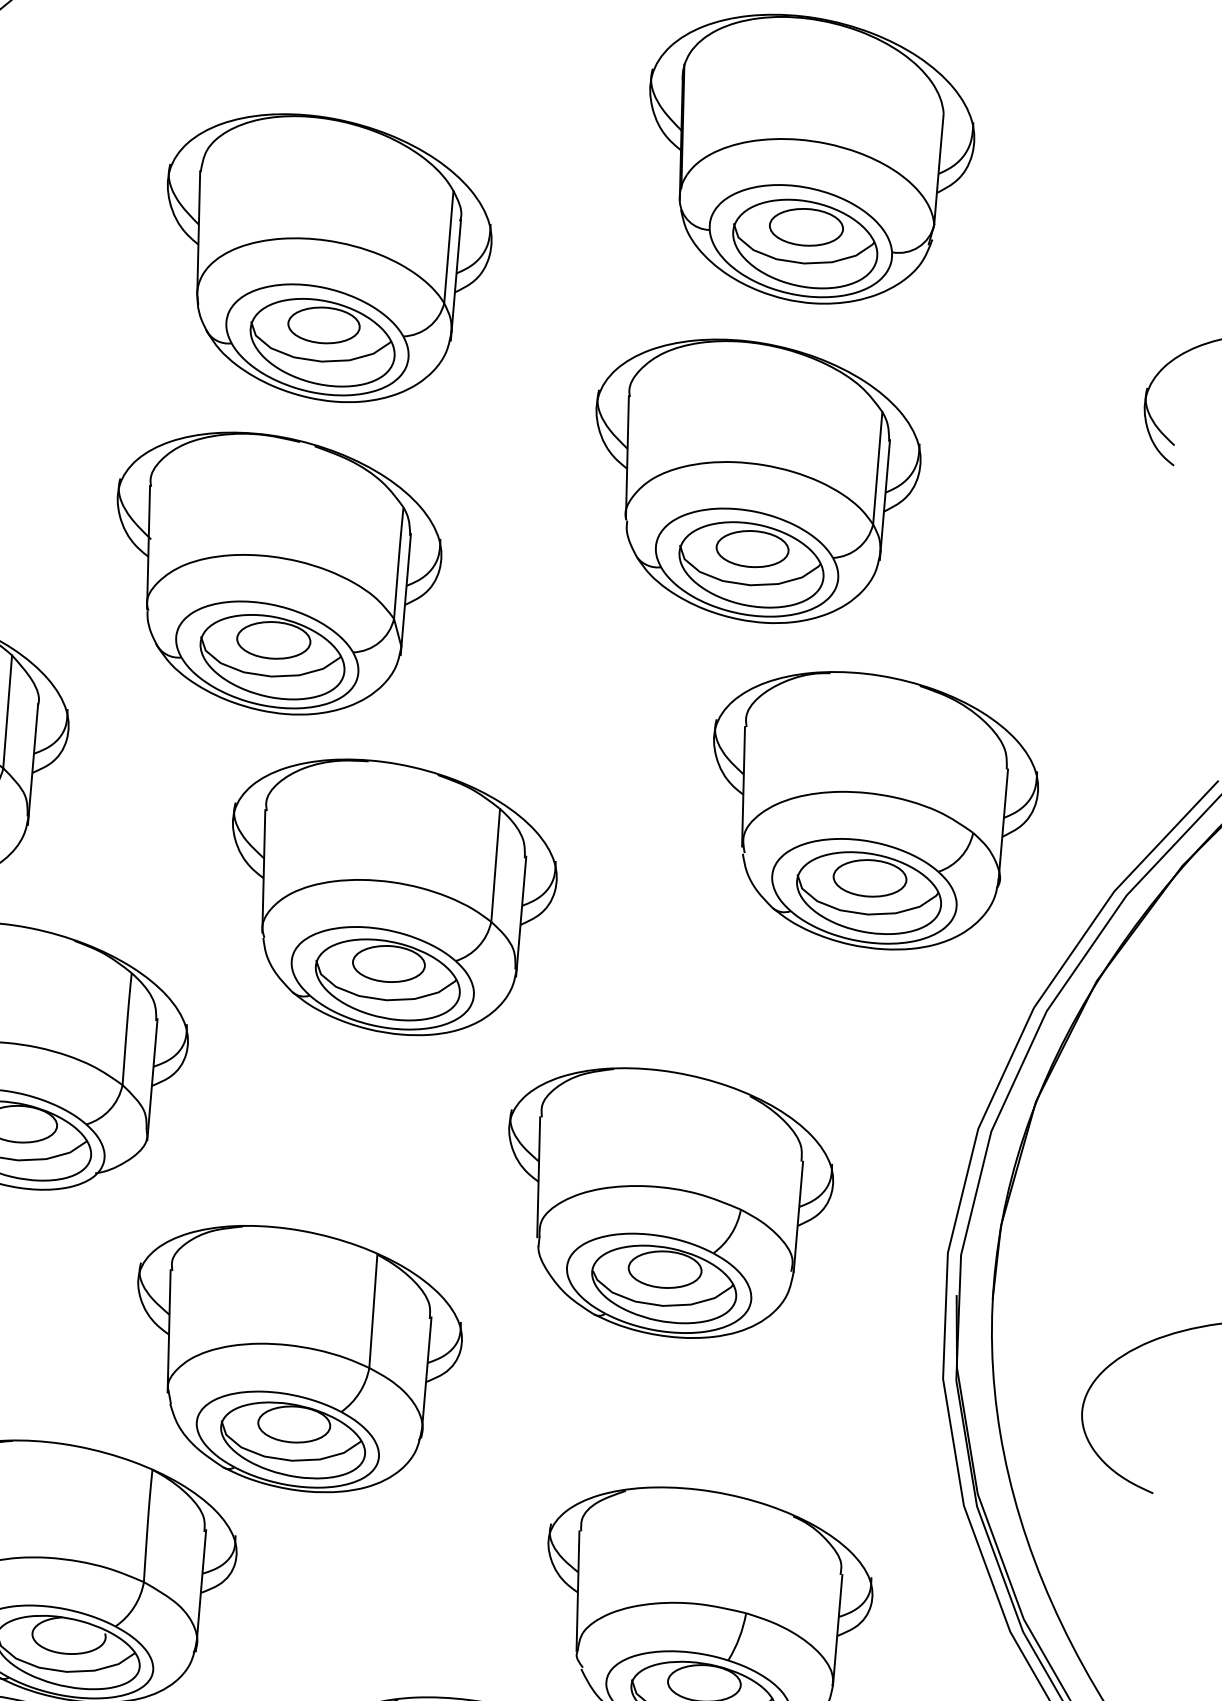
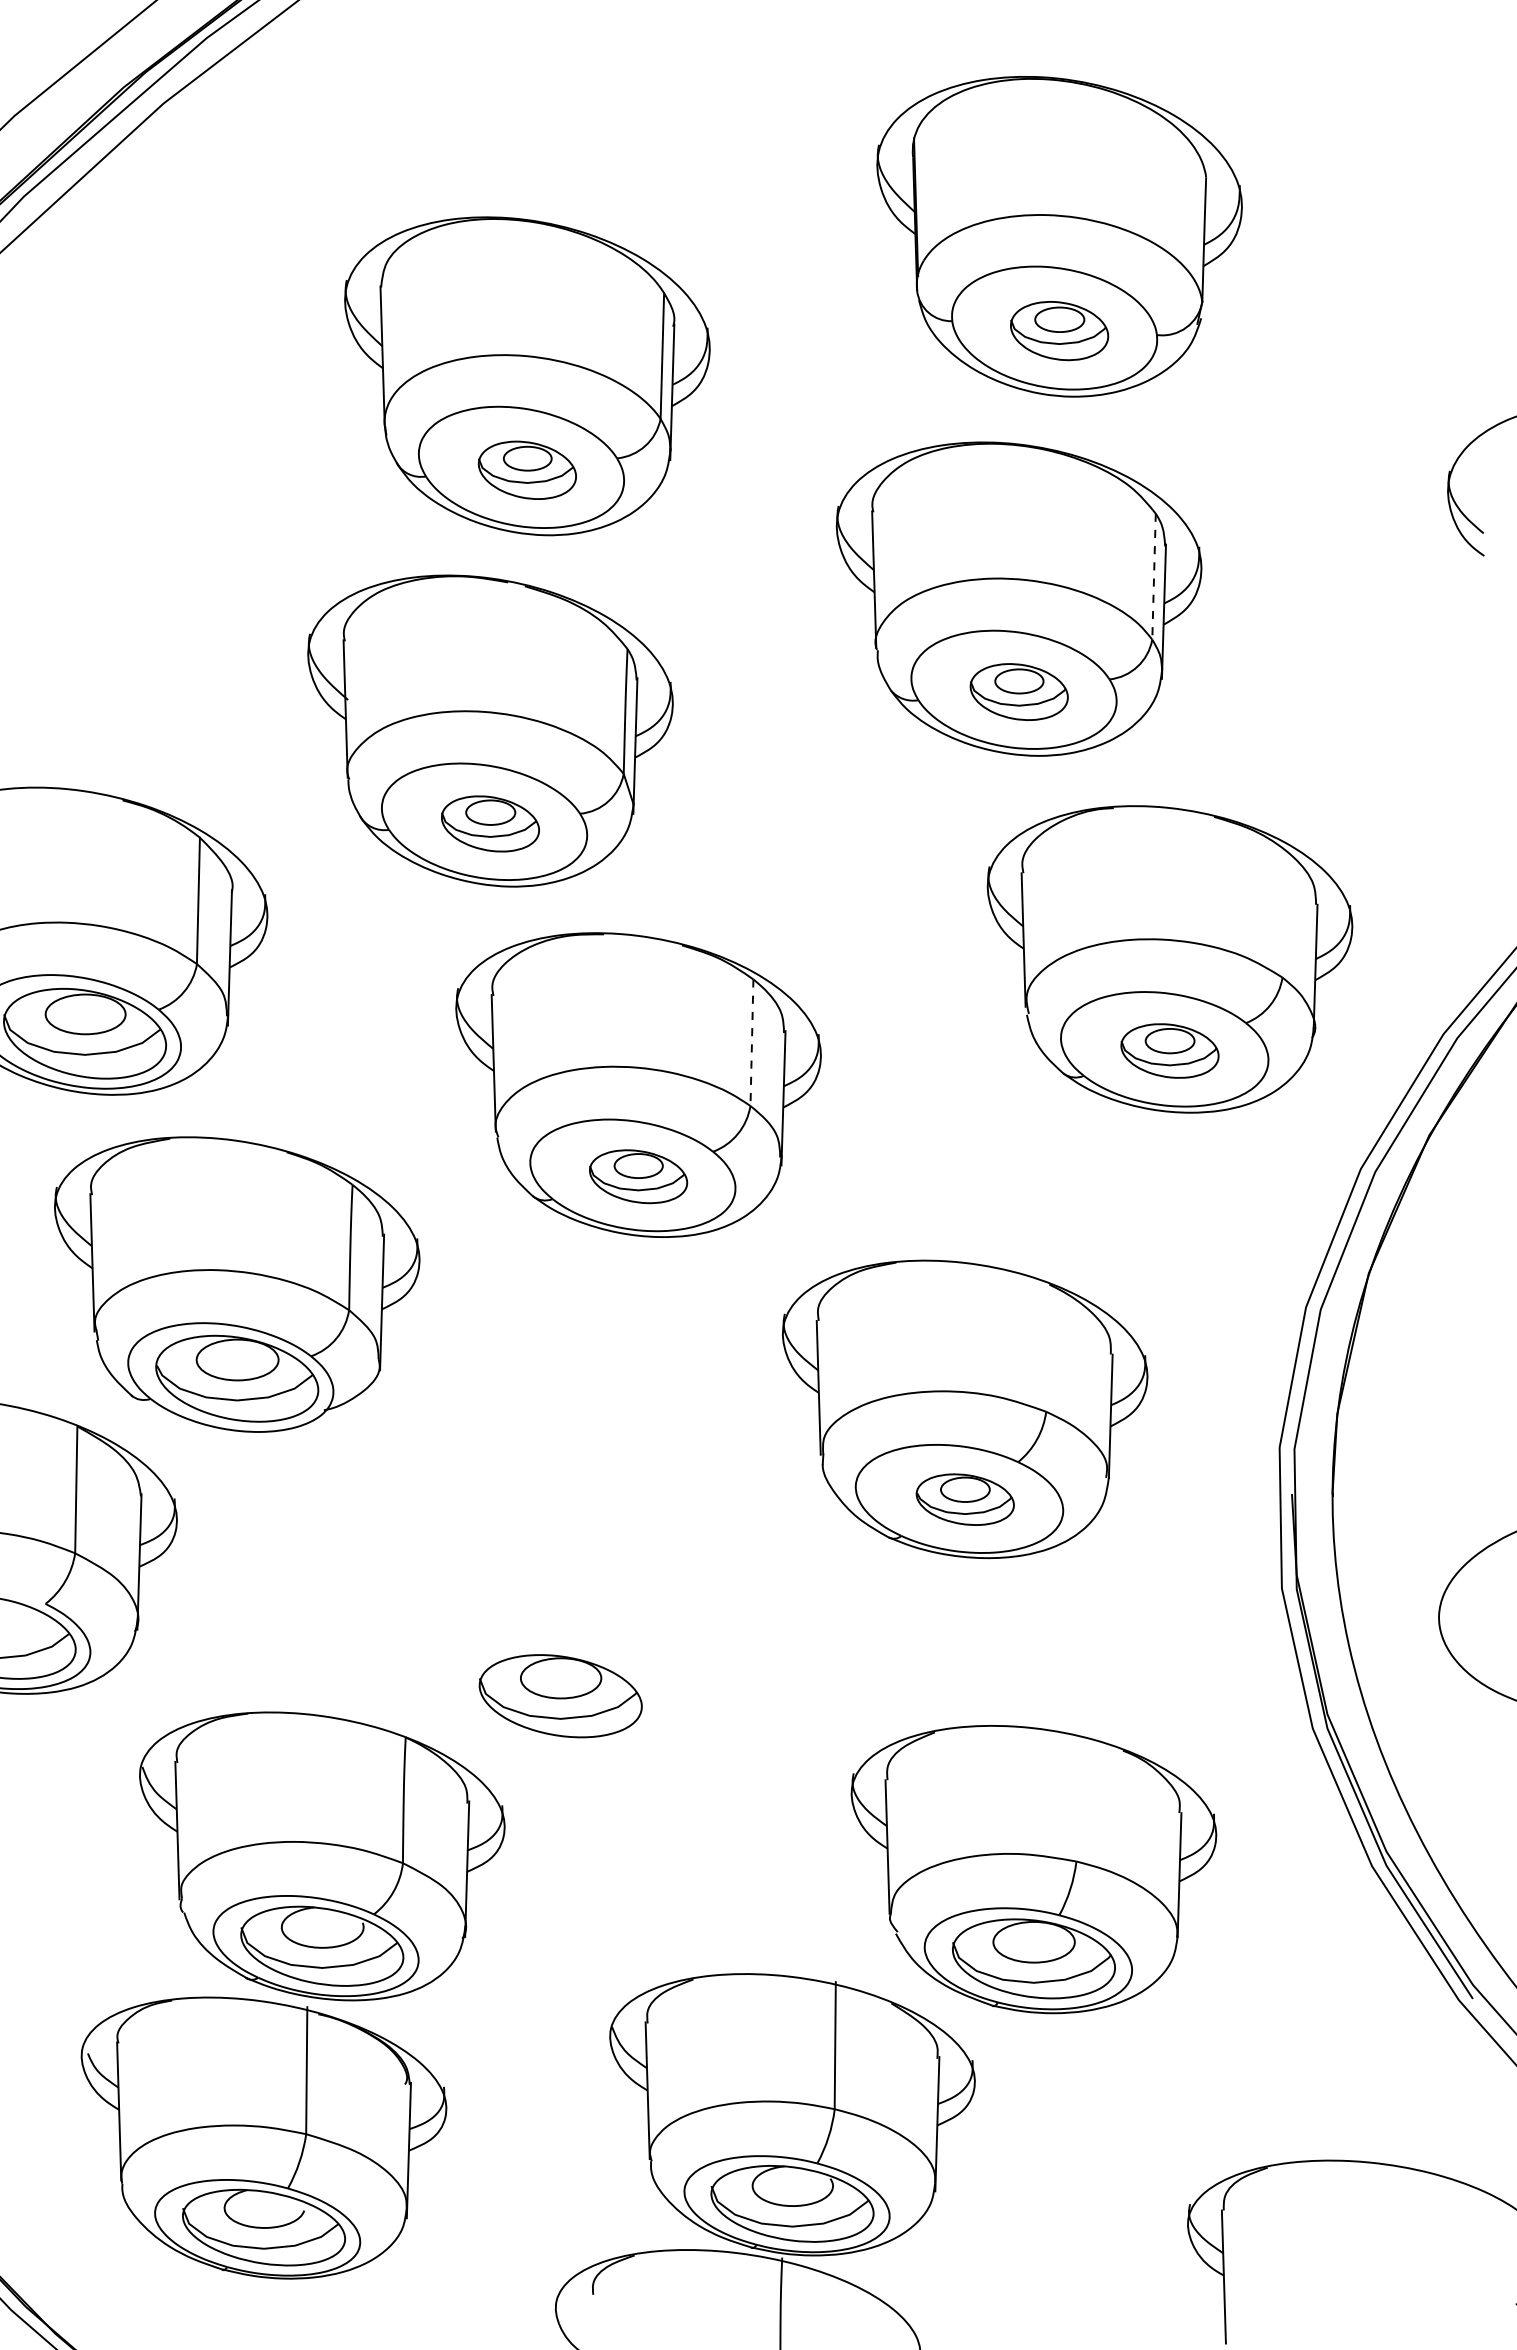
part: (805, 243) -> (1059, 330), size x0.6
part: (322, 342) -> (527, 470), size x0.6
line: (878, 468) -> (1154, 577), solid -> dashed
part: (751, 564) -> (1019, 691), size x0.6
part: (272, 656) -> (490, 823), size x0.6
line: (495, 866) -> (751, 1043), solid -> dashed
part: (868, 892) -> (1169, 1050), size x0.6
part: (387, 979) -> (638, 1176), size x0.6
part: (664, 1284) -> (965, 1499), size x0.6
part: (297, 1359) -> (560, 1605), removed

